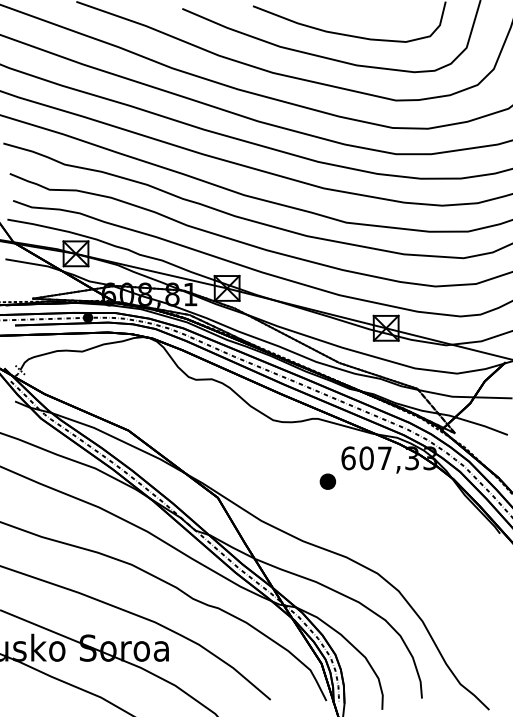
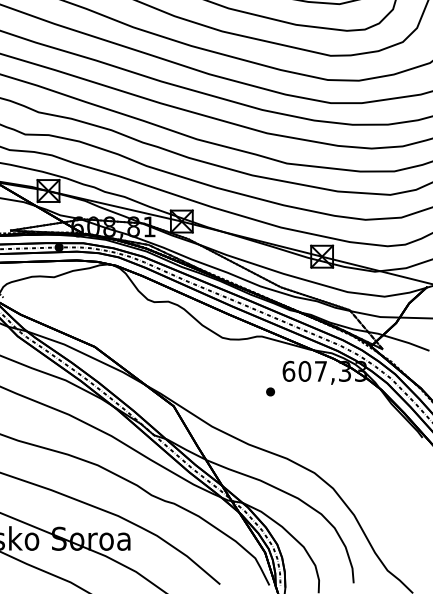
part: (327, 481) -> (270, 391), size x0.62

